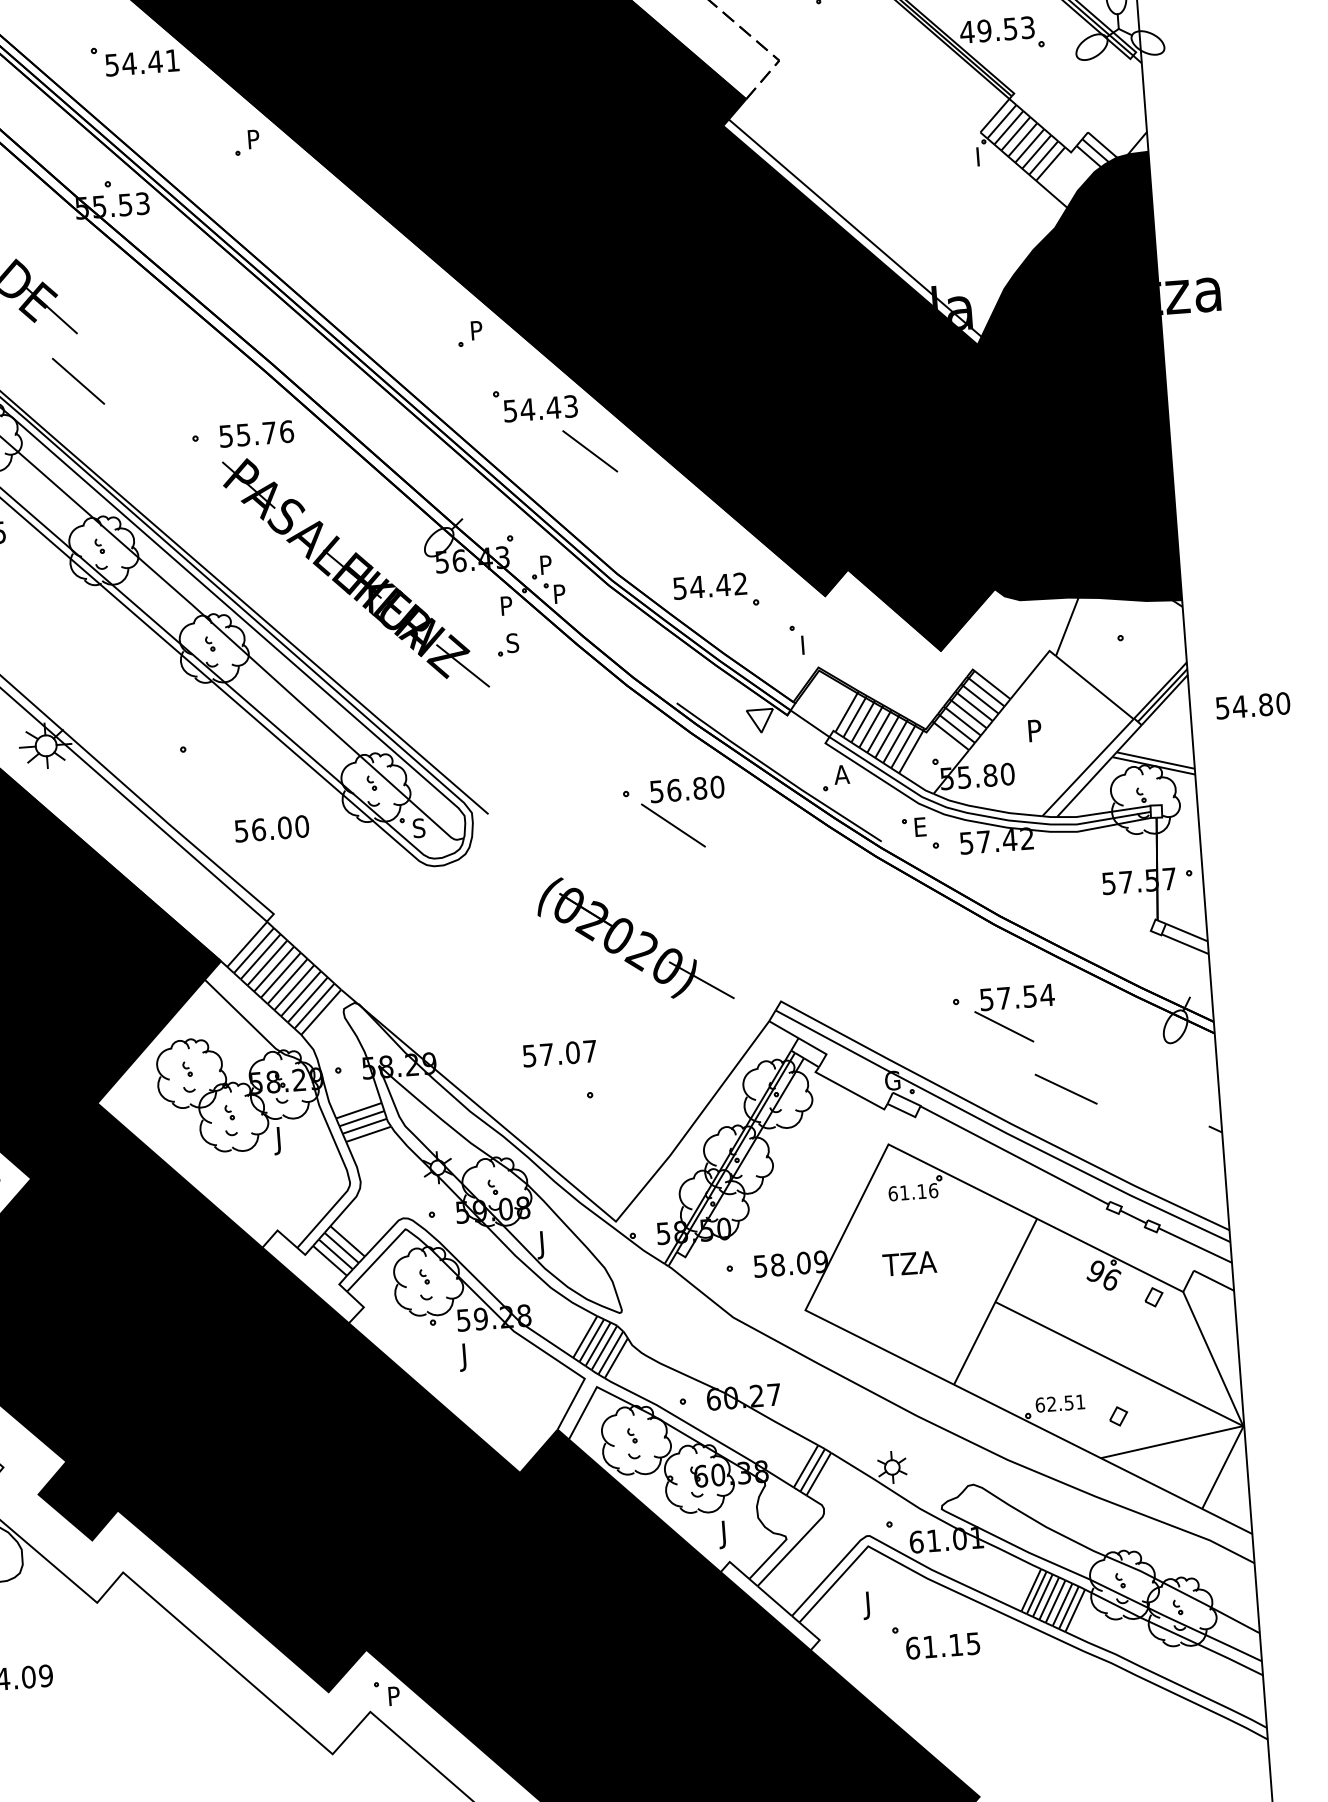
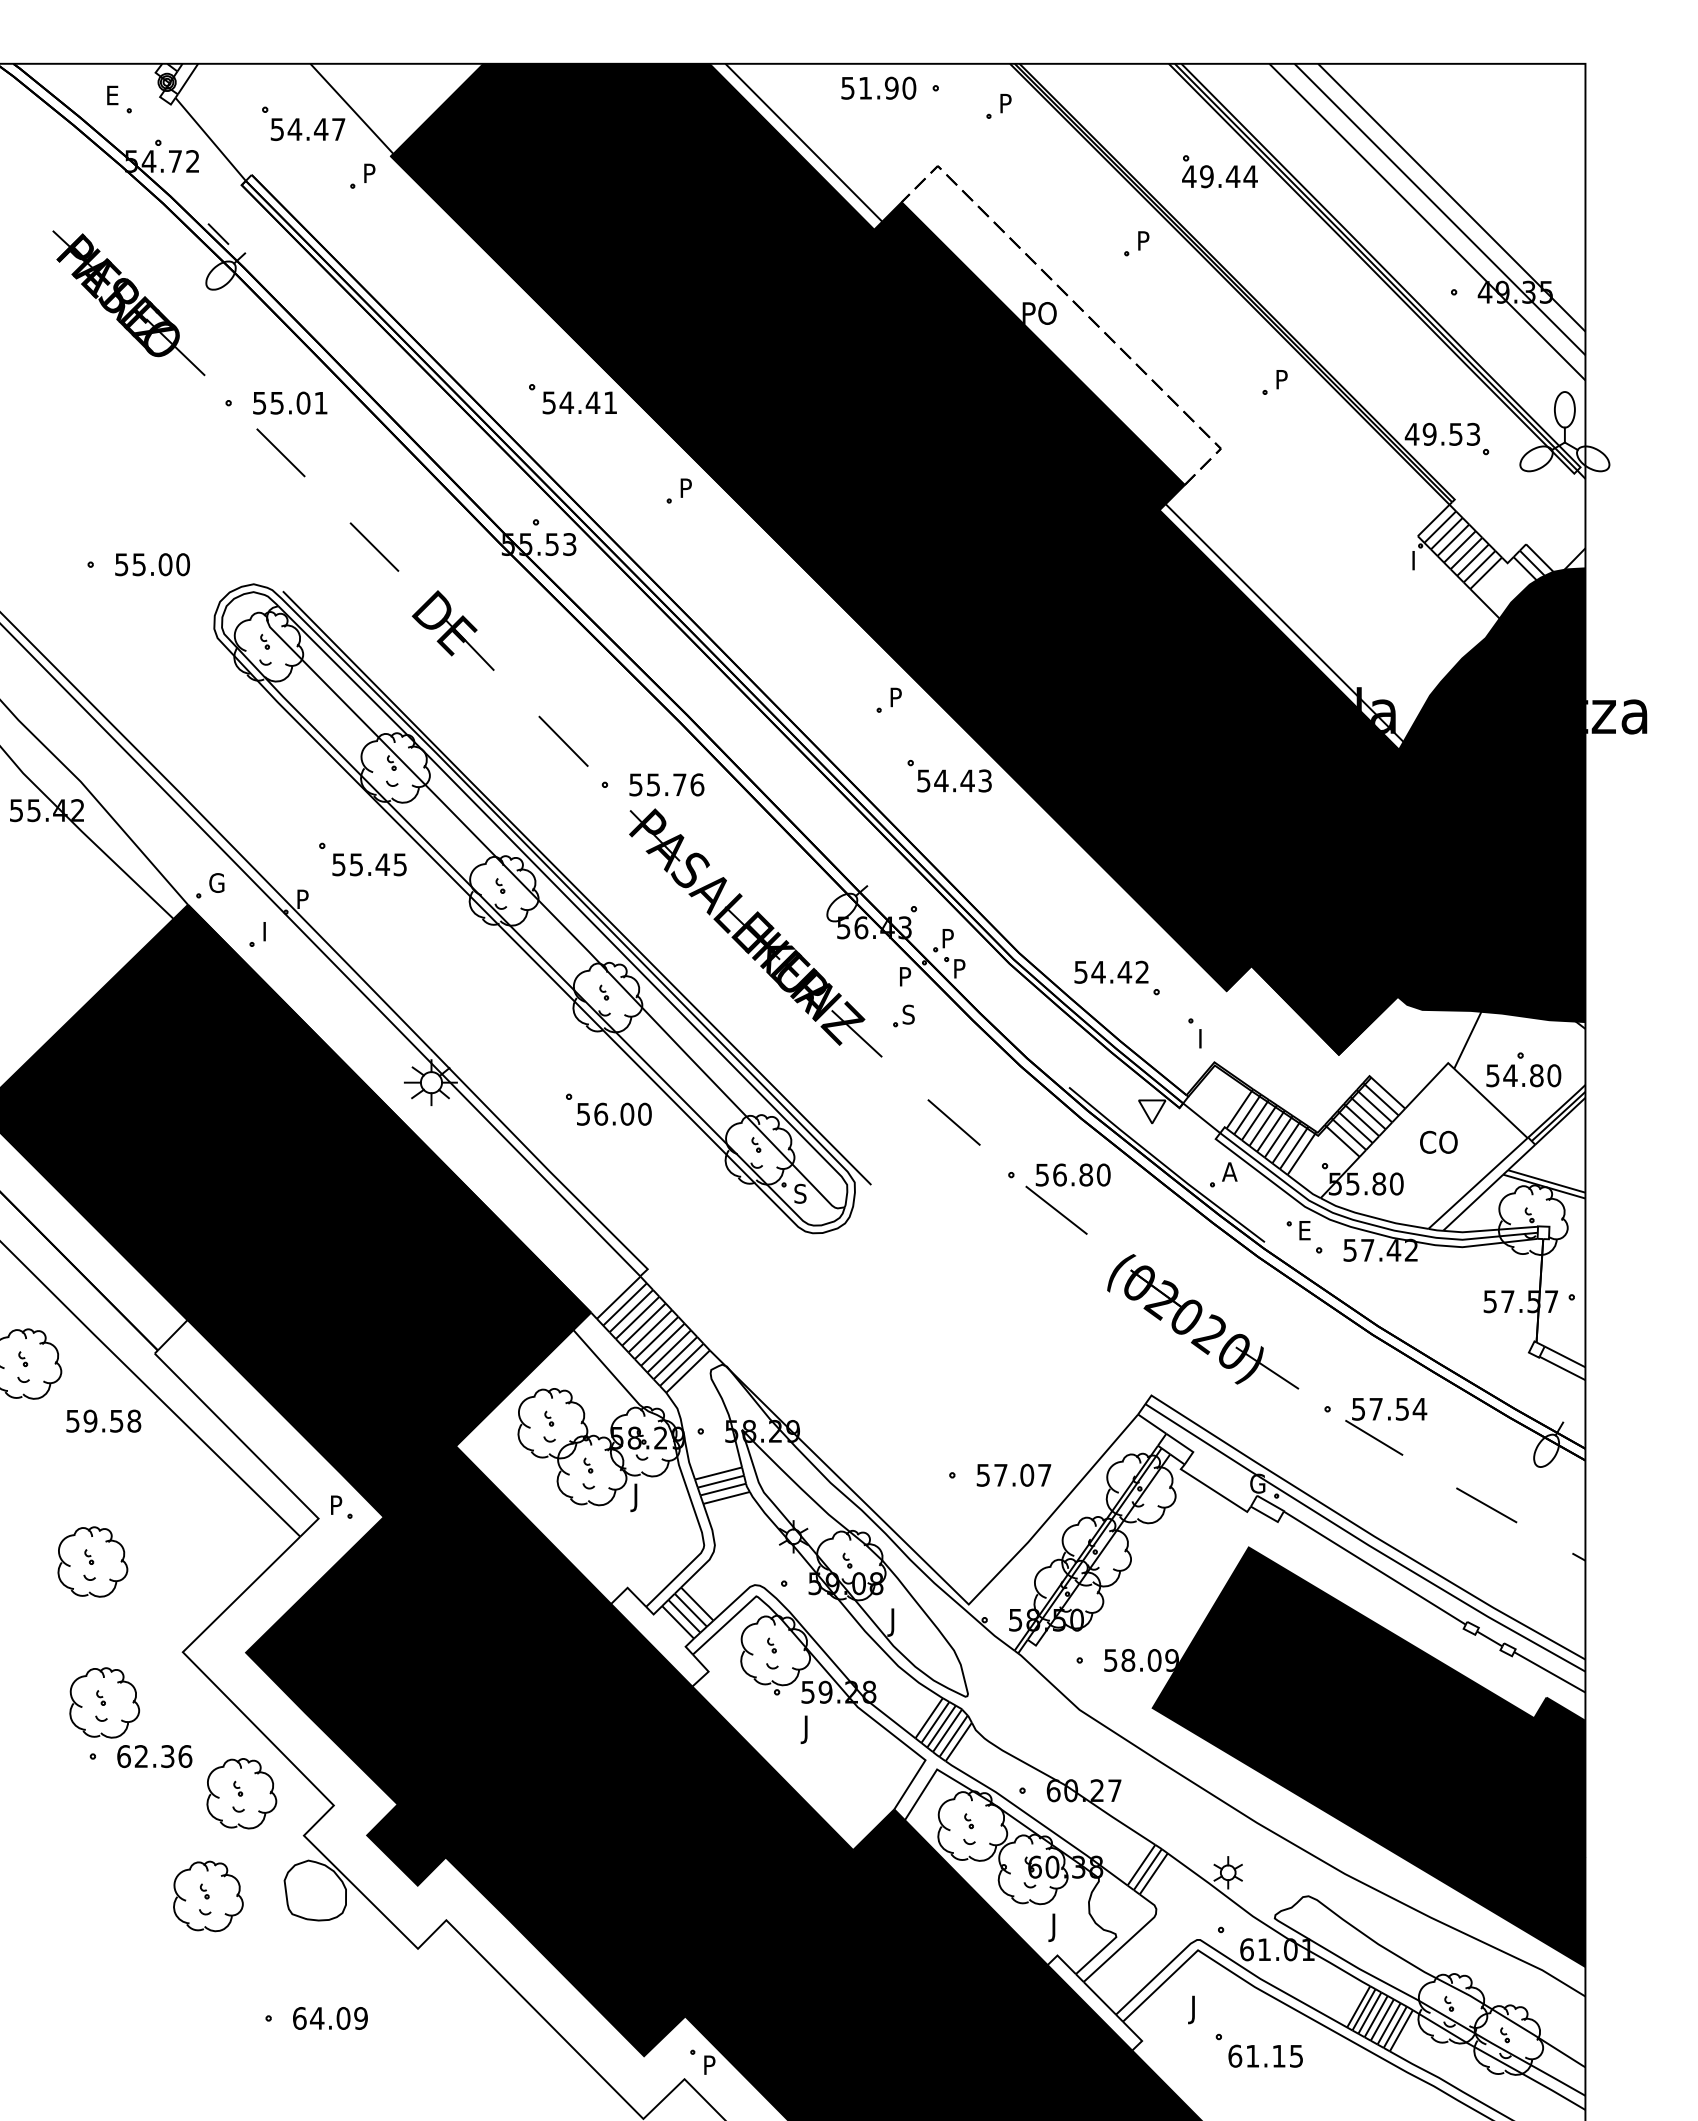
line: (78, 380) -> (563, 740), moved
line: (589, 451) -> (953, 1122), moved
text: (1252, 705) -> (1523, 1075), moved
text: (1045, 729) -> (1438, 1141), P -> CO
text: (272, 828) -> (614, 1113), moved
part: (635, 938) -> (1203, 1321), moved
text: (559, 1052) -> (1013, 1474), moved
line: (1065, 1089) -> (1486, 1505), moved
fill: (1022, 1342) -> (1368, 1756), added

